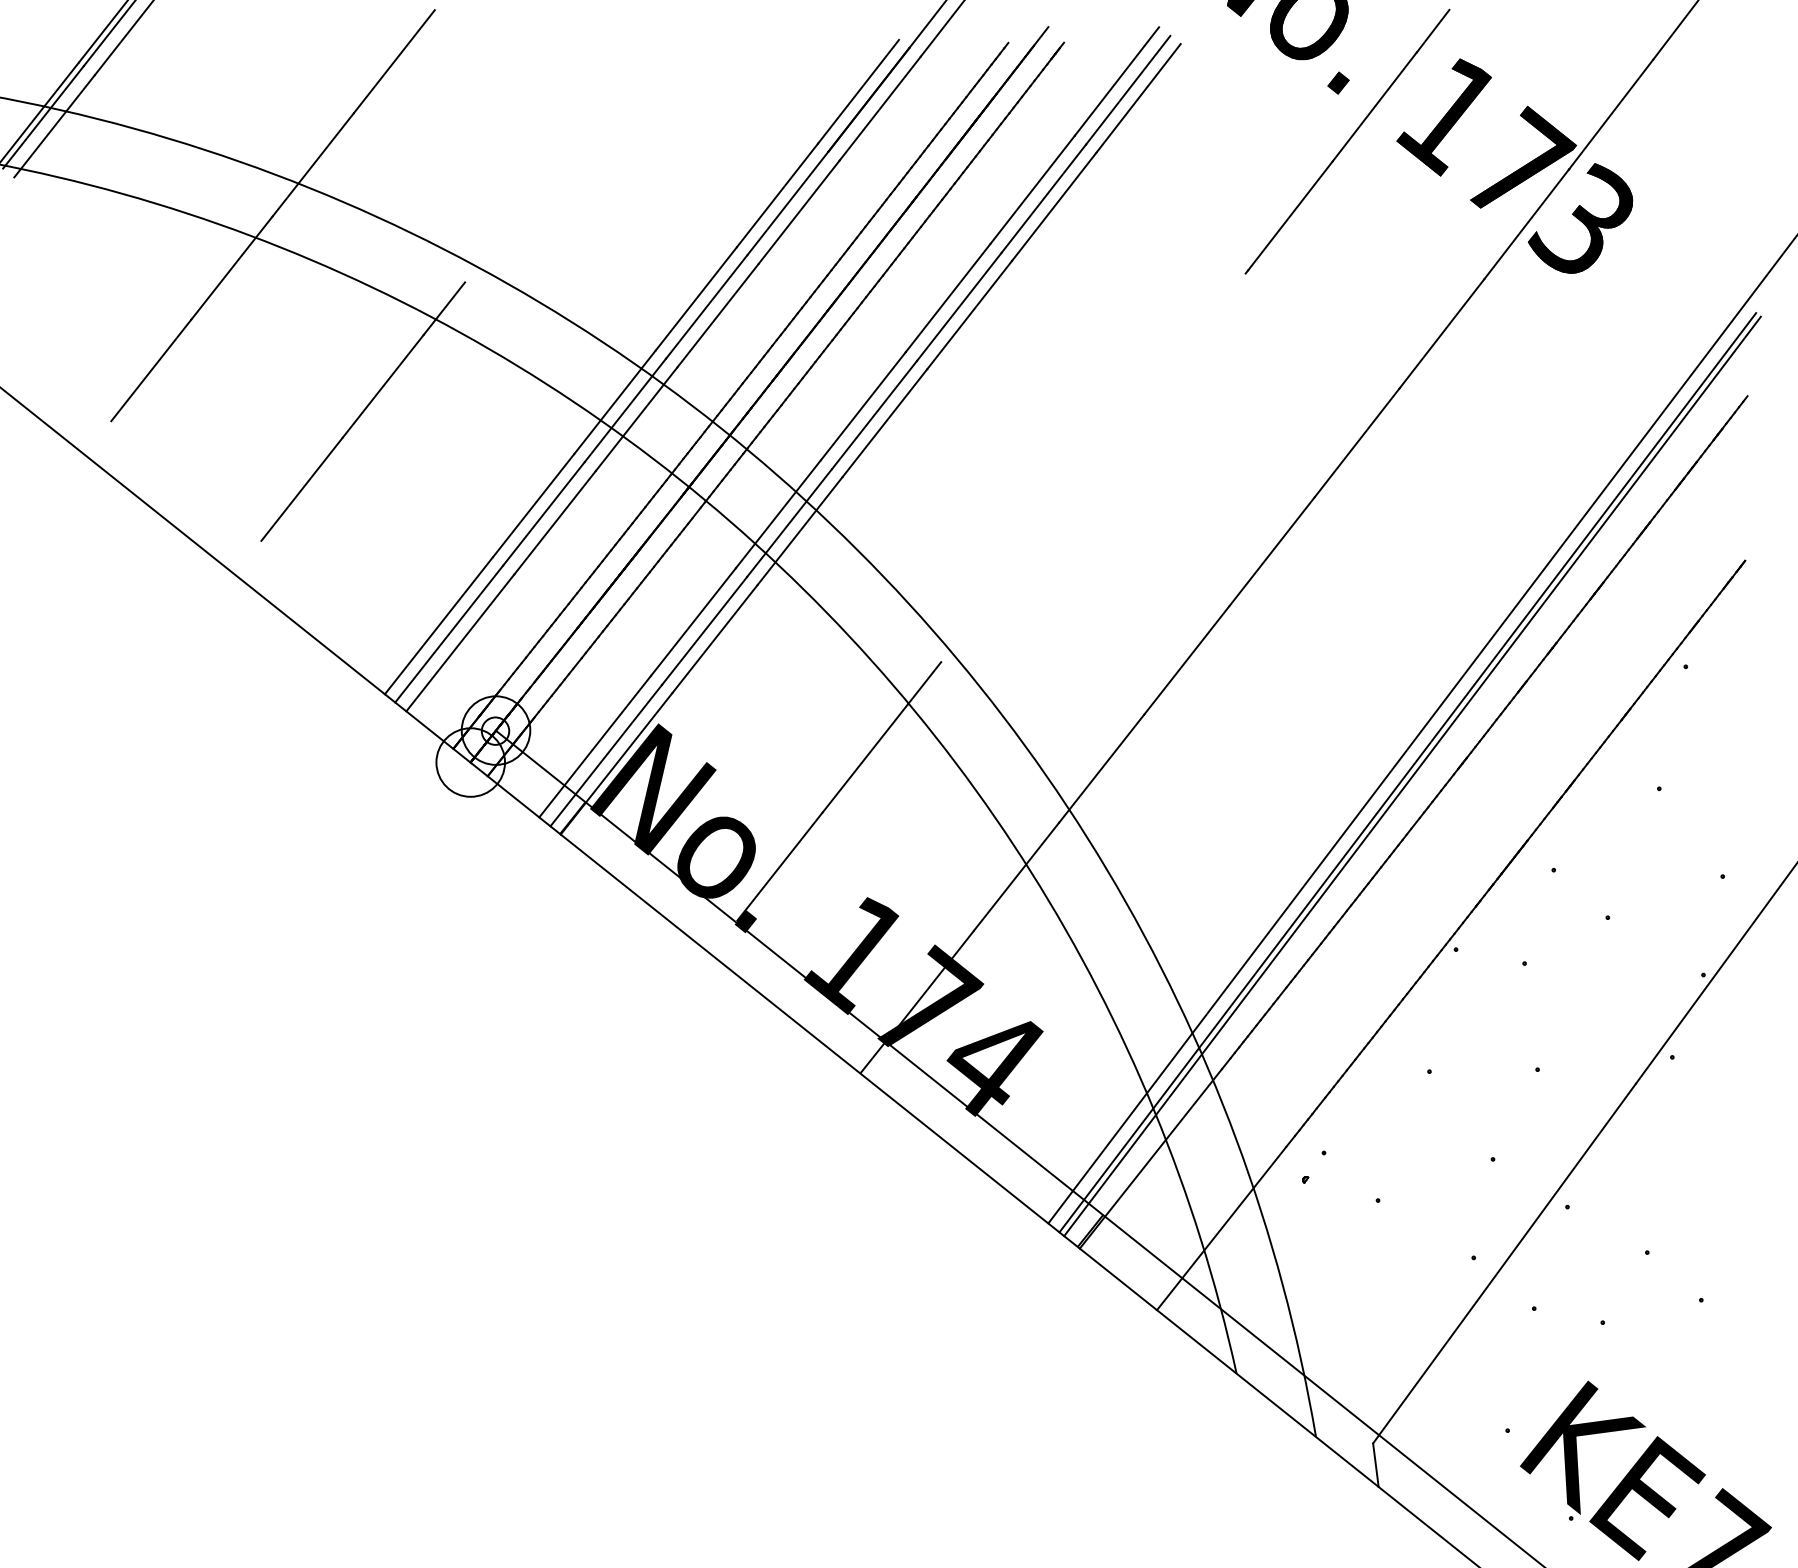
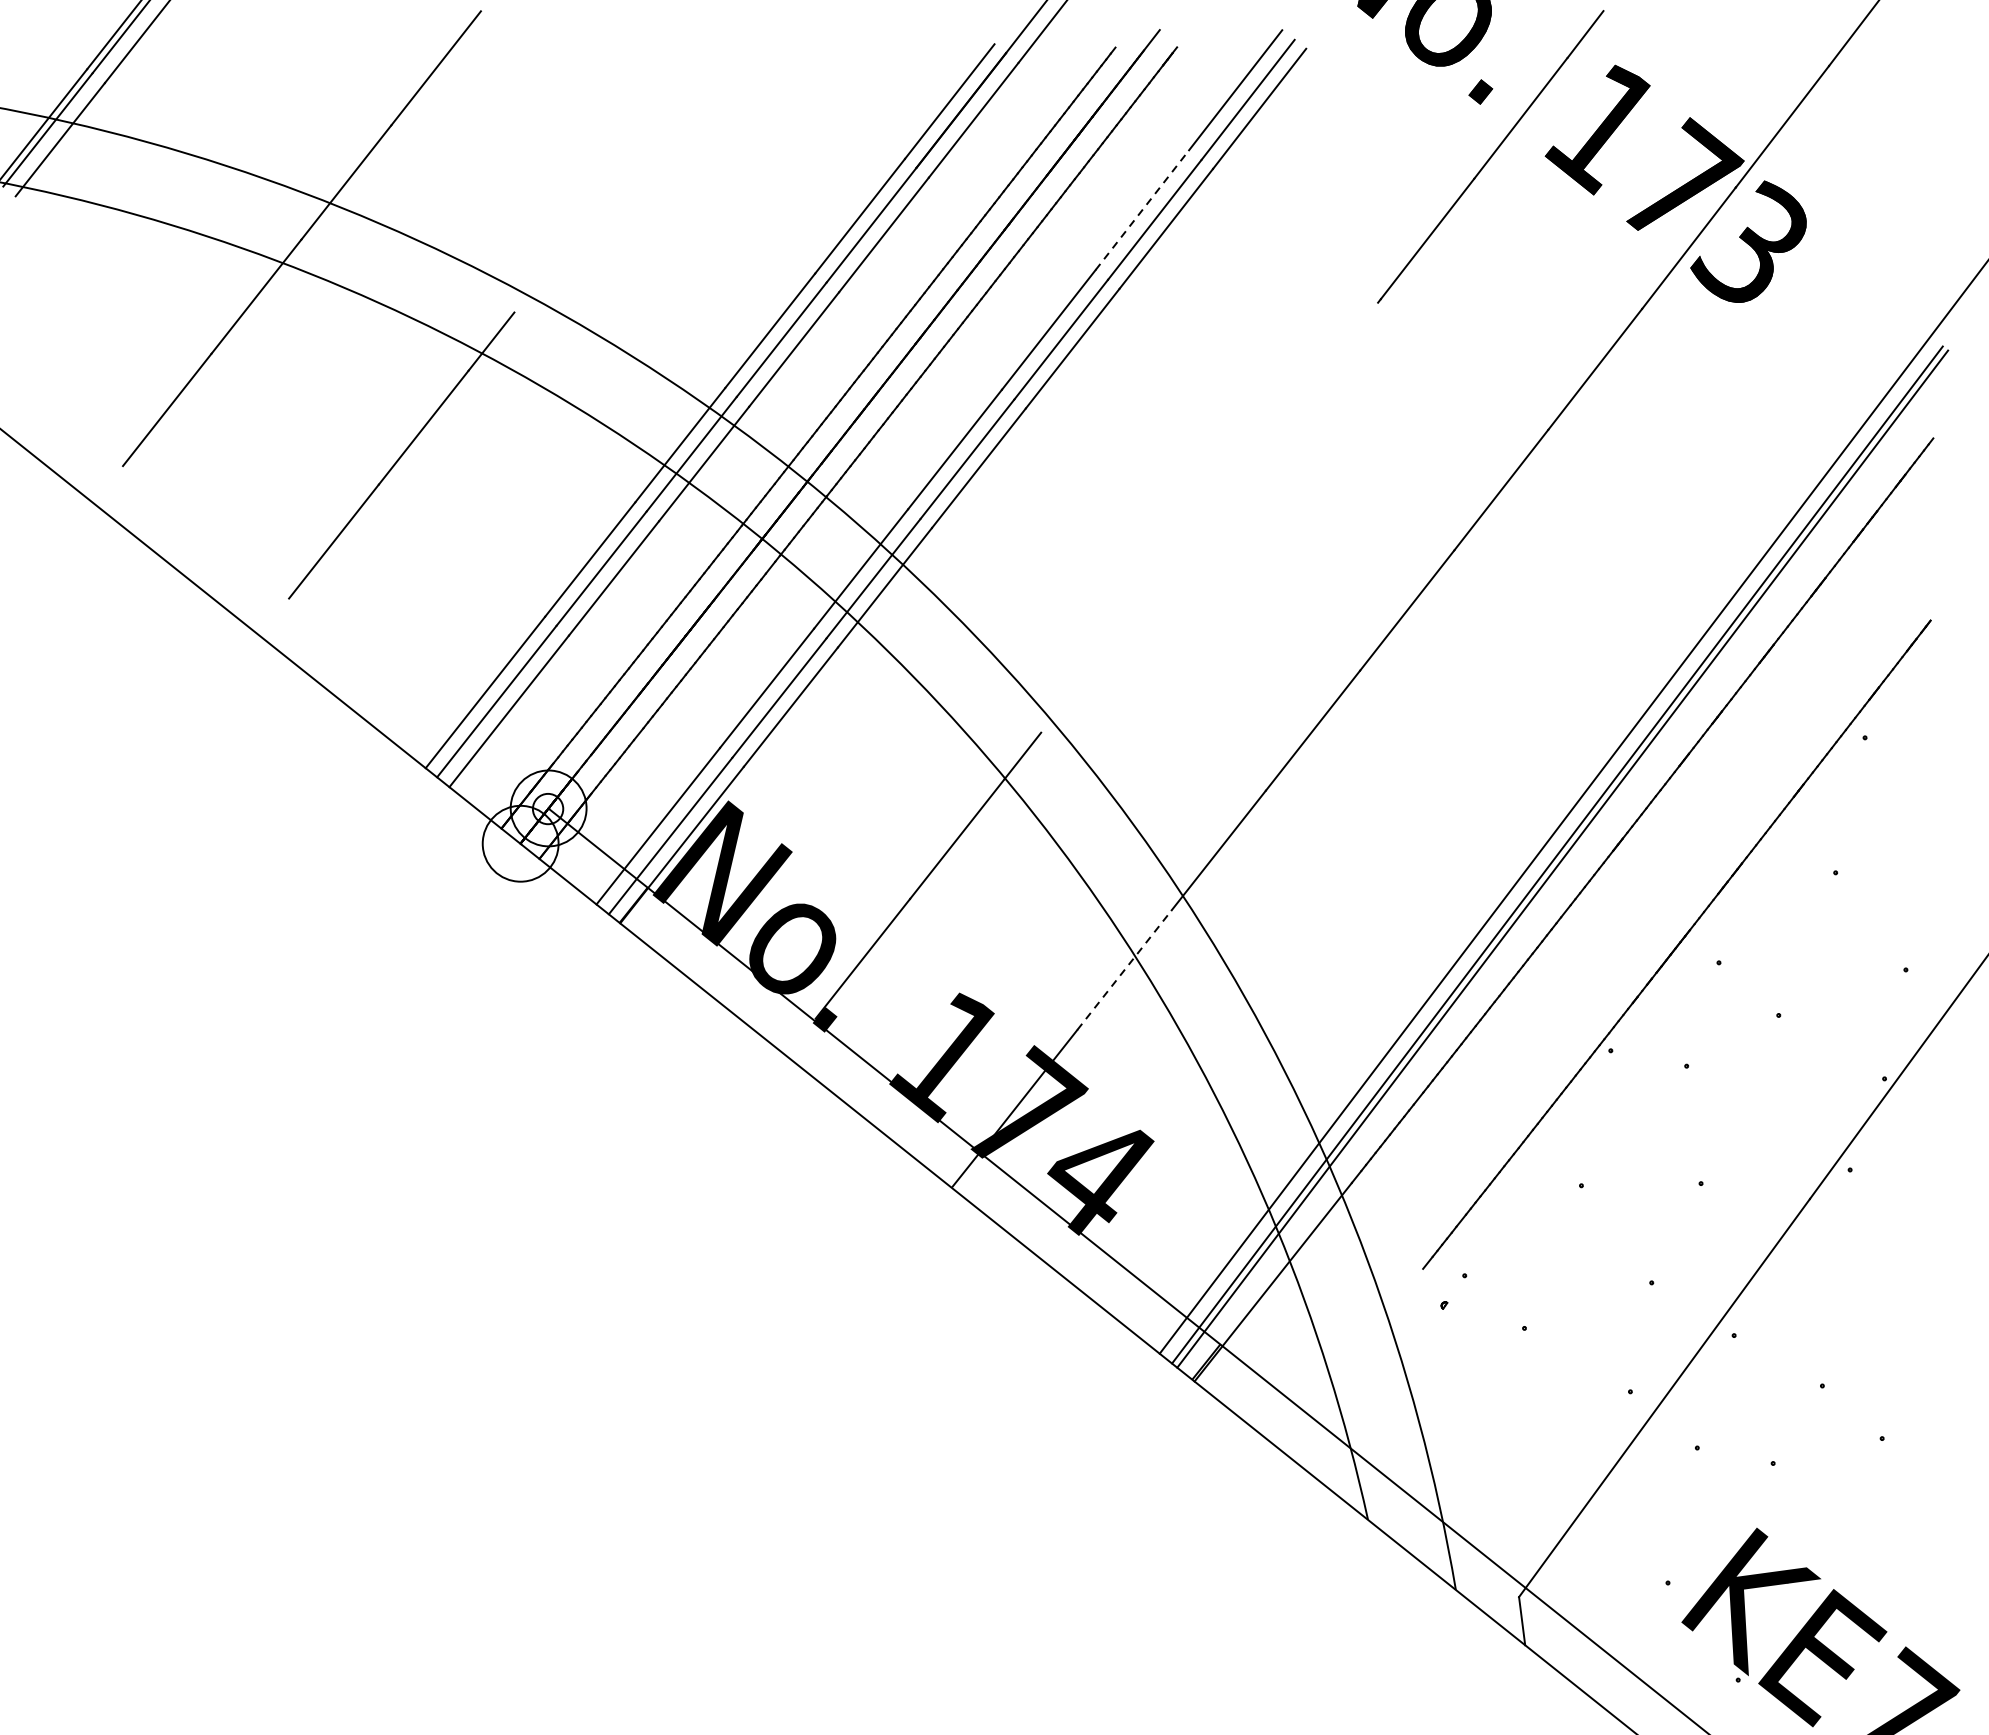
line: (1032, 189) -> (1142, 209), solid -> dashed
line: (1016, 876) -> (1124, 969), solid -> dashed
line: (1221, 1228) -> (1351, 1359), removed

